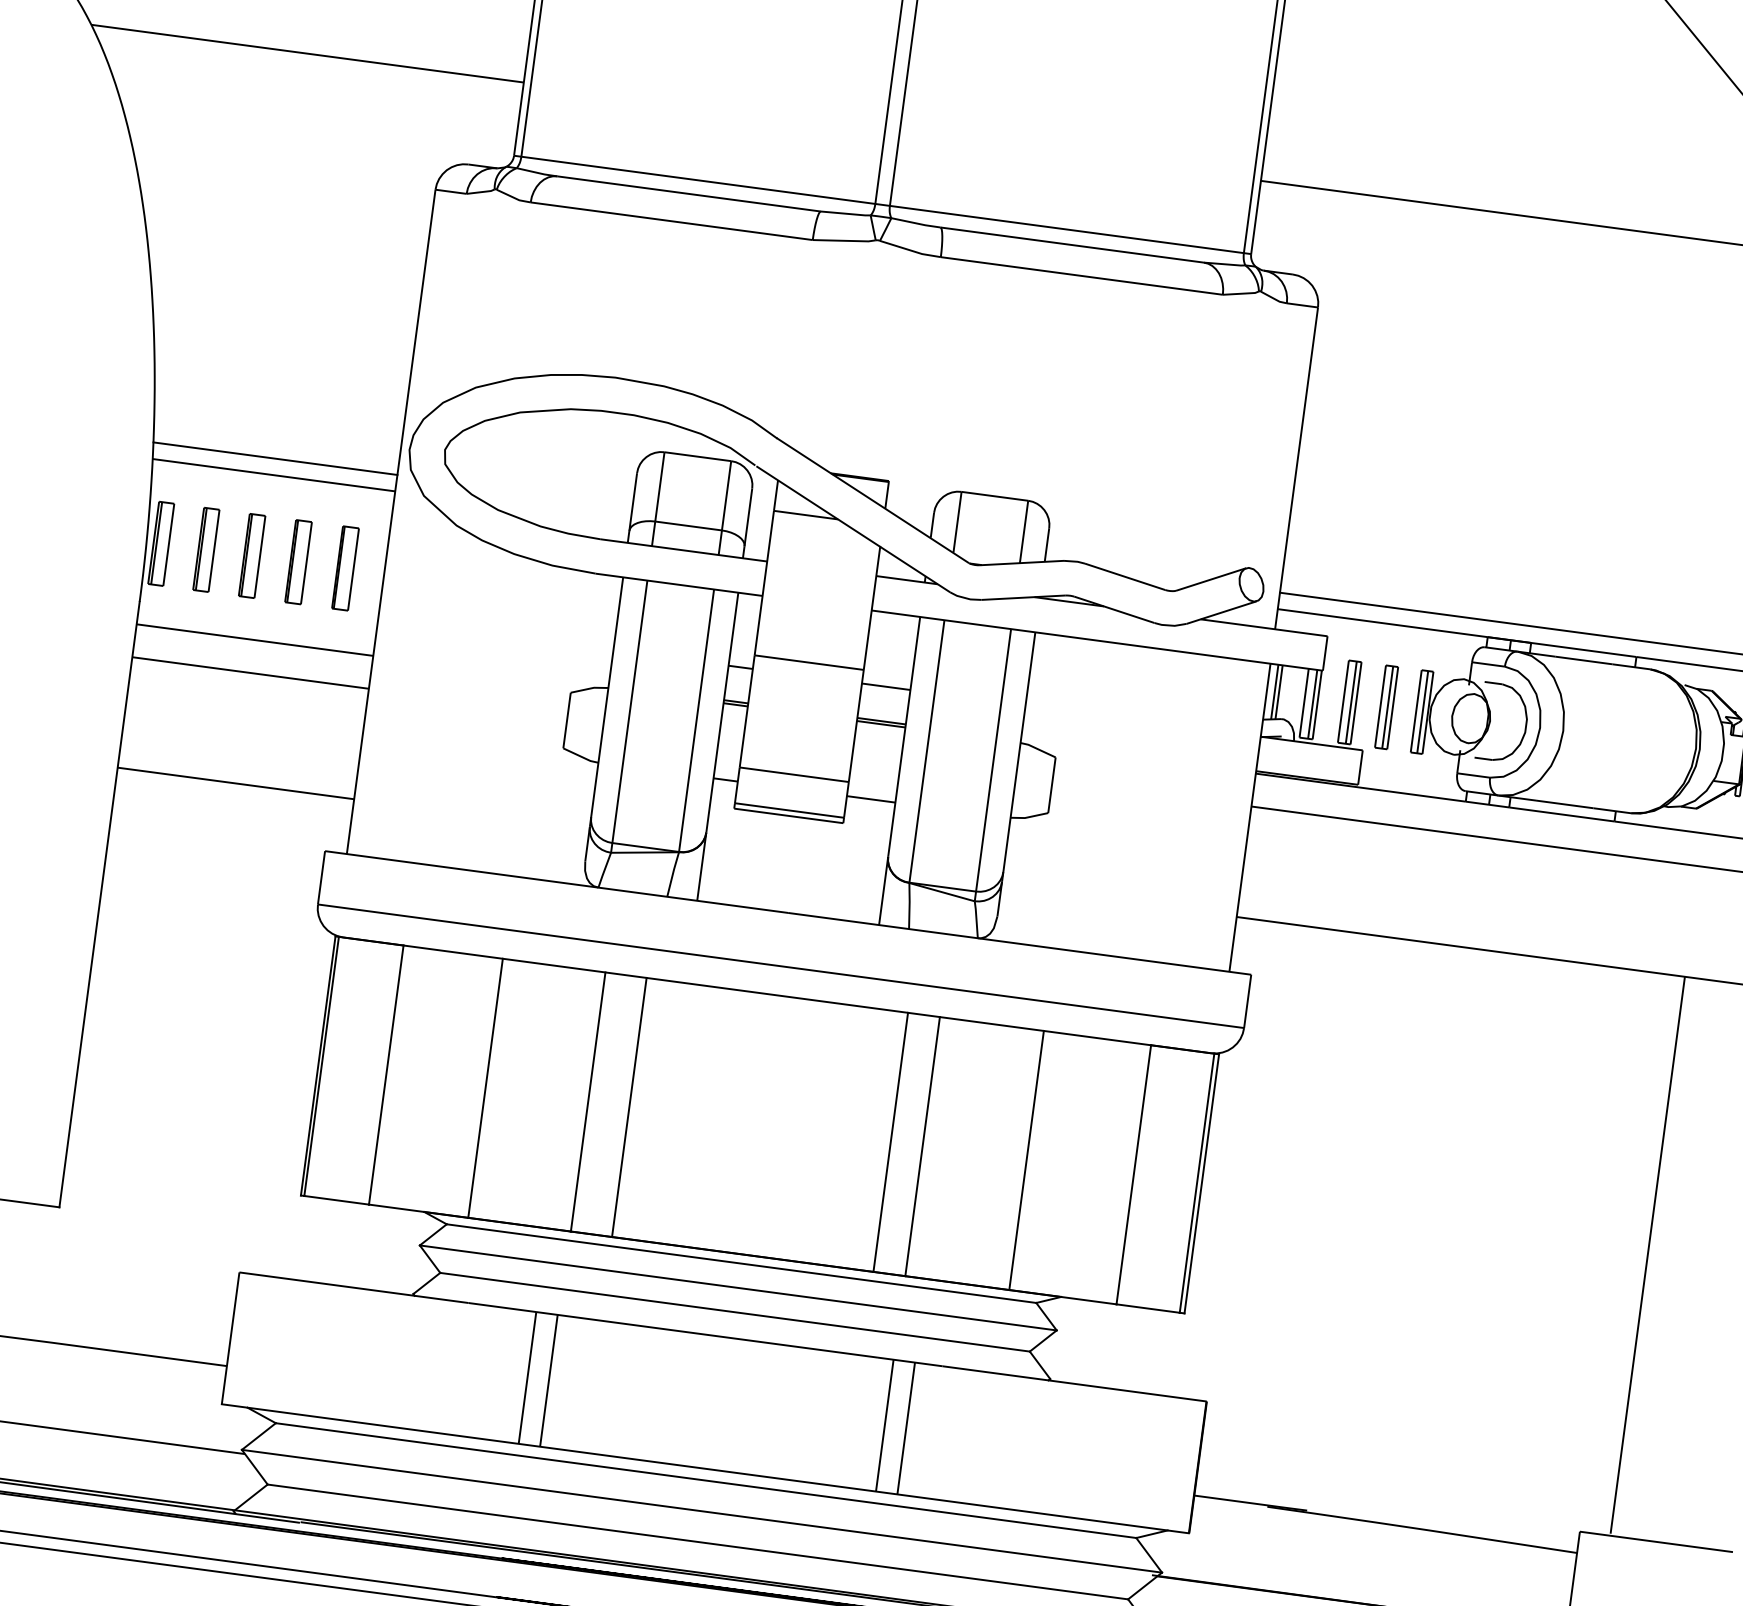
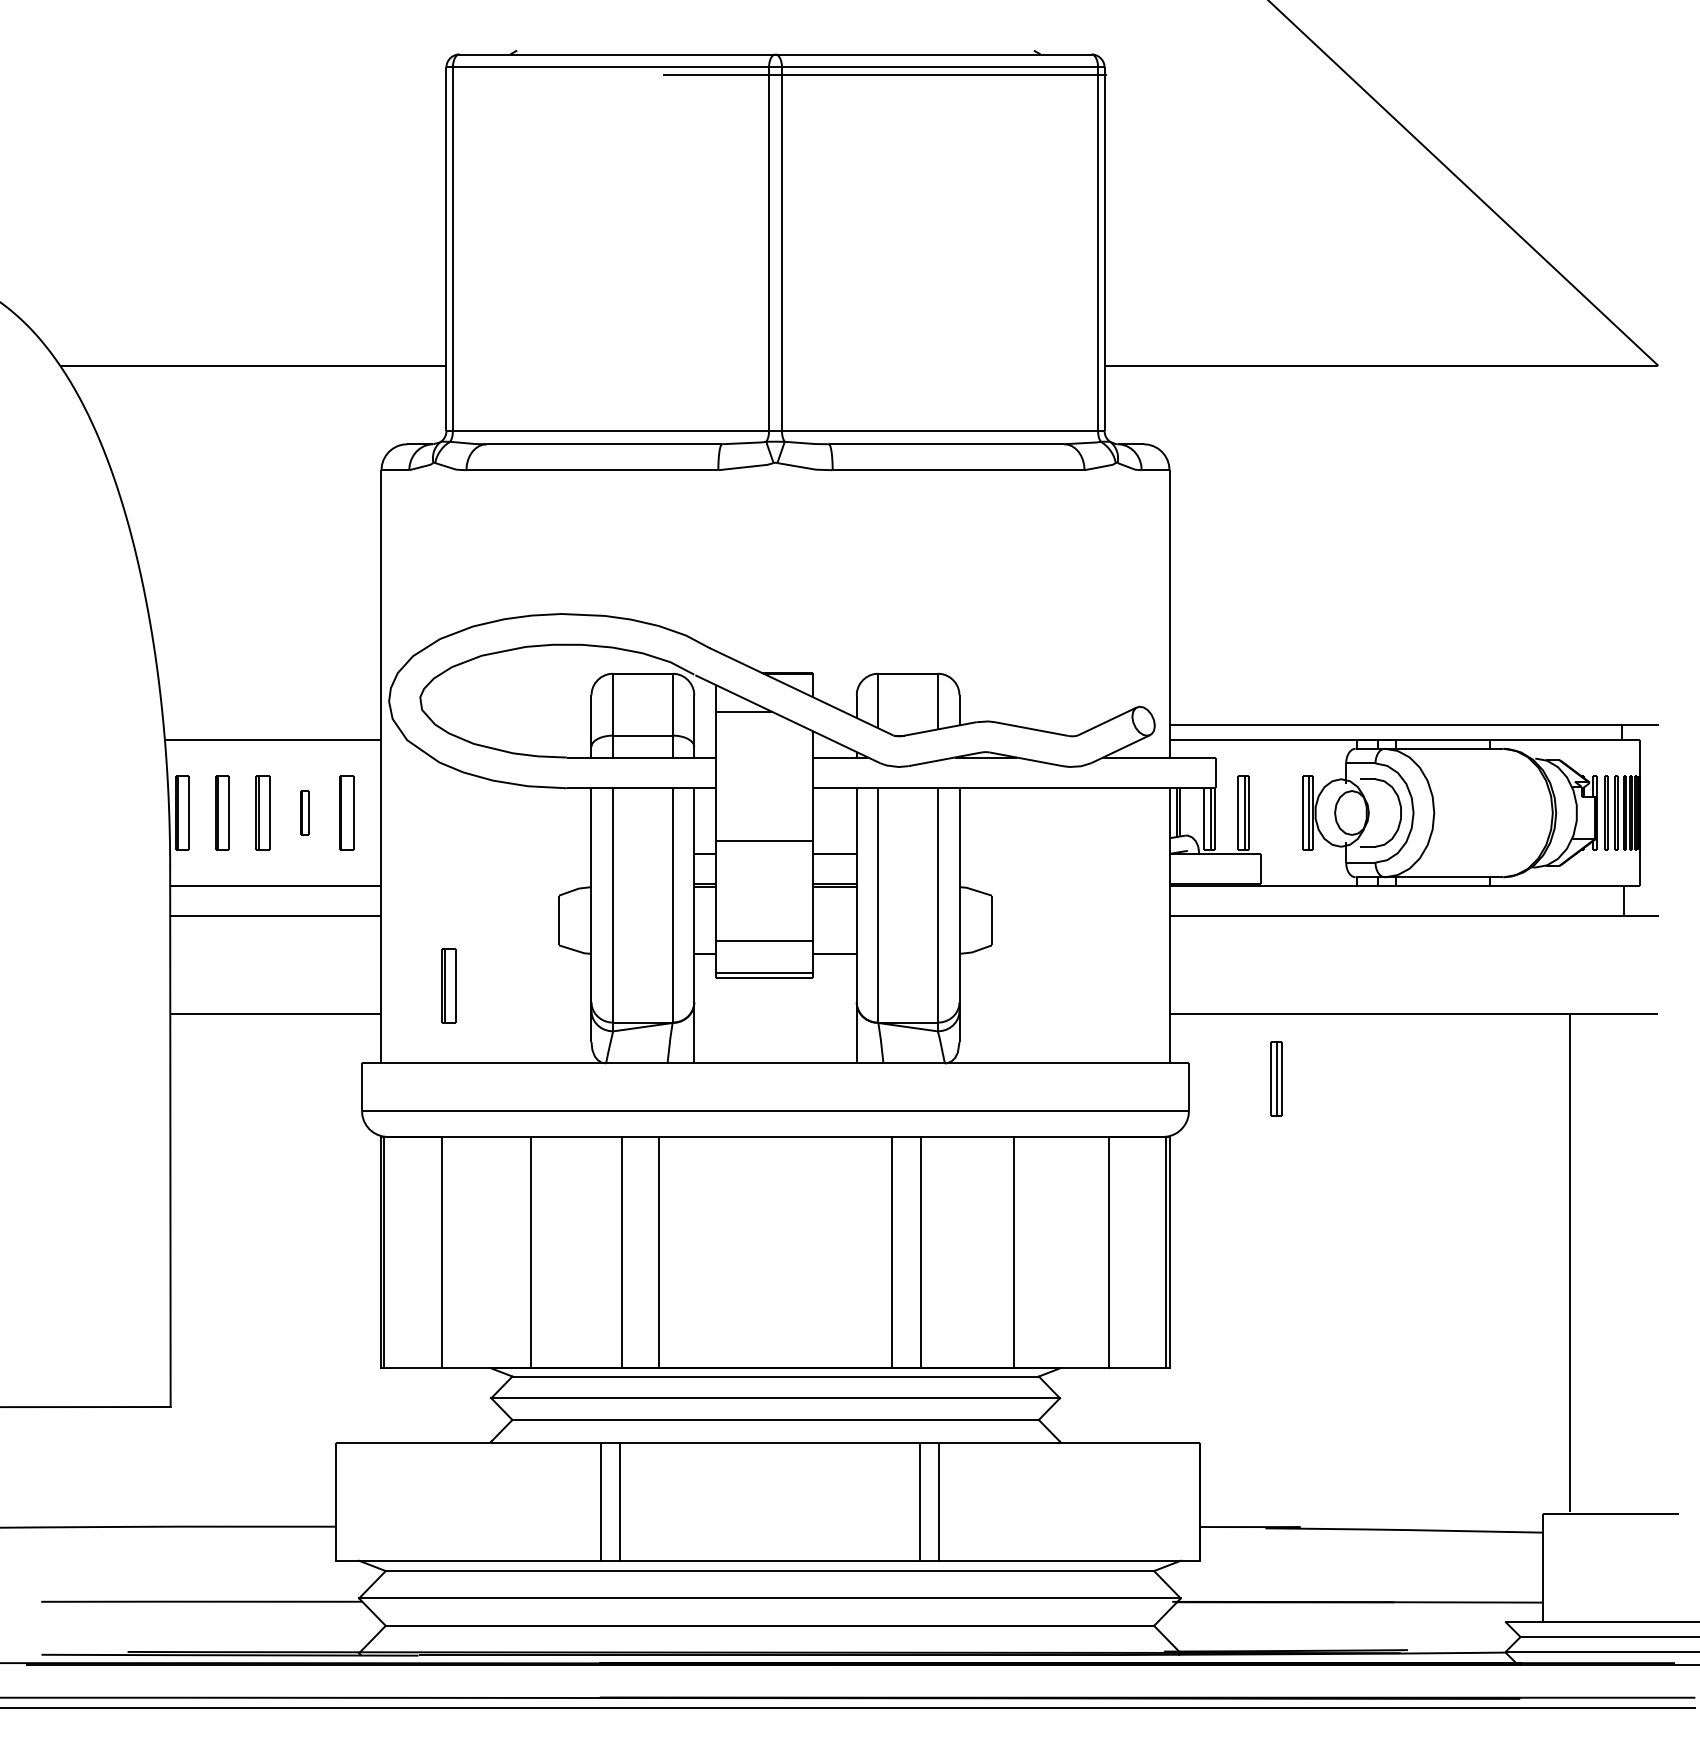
line: (275, 458) -> (272, 724), removed
part: (298, 561) -> (304, 812), size x0.6
part: (1386, 706) -> (1276, 1078), moved
part: (433, 776) -> (448, 985), added

